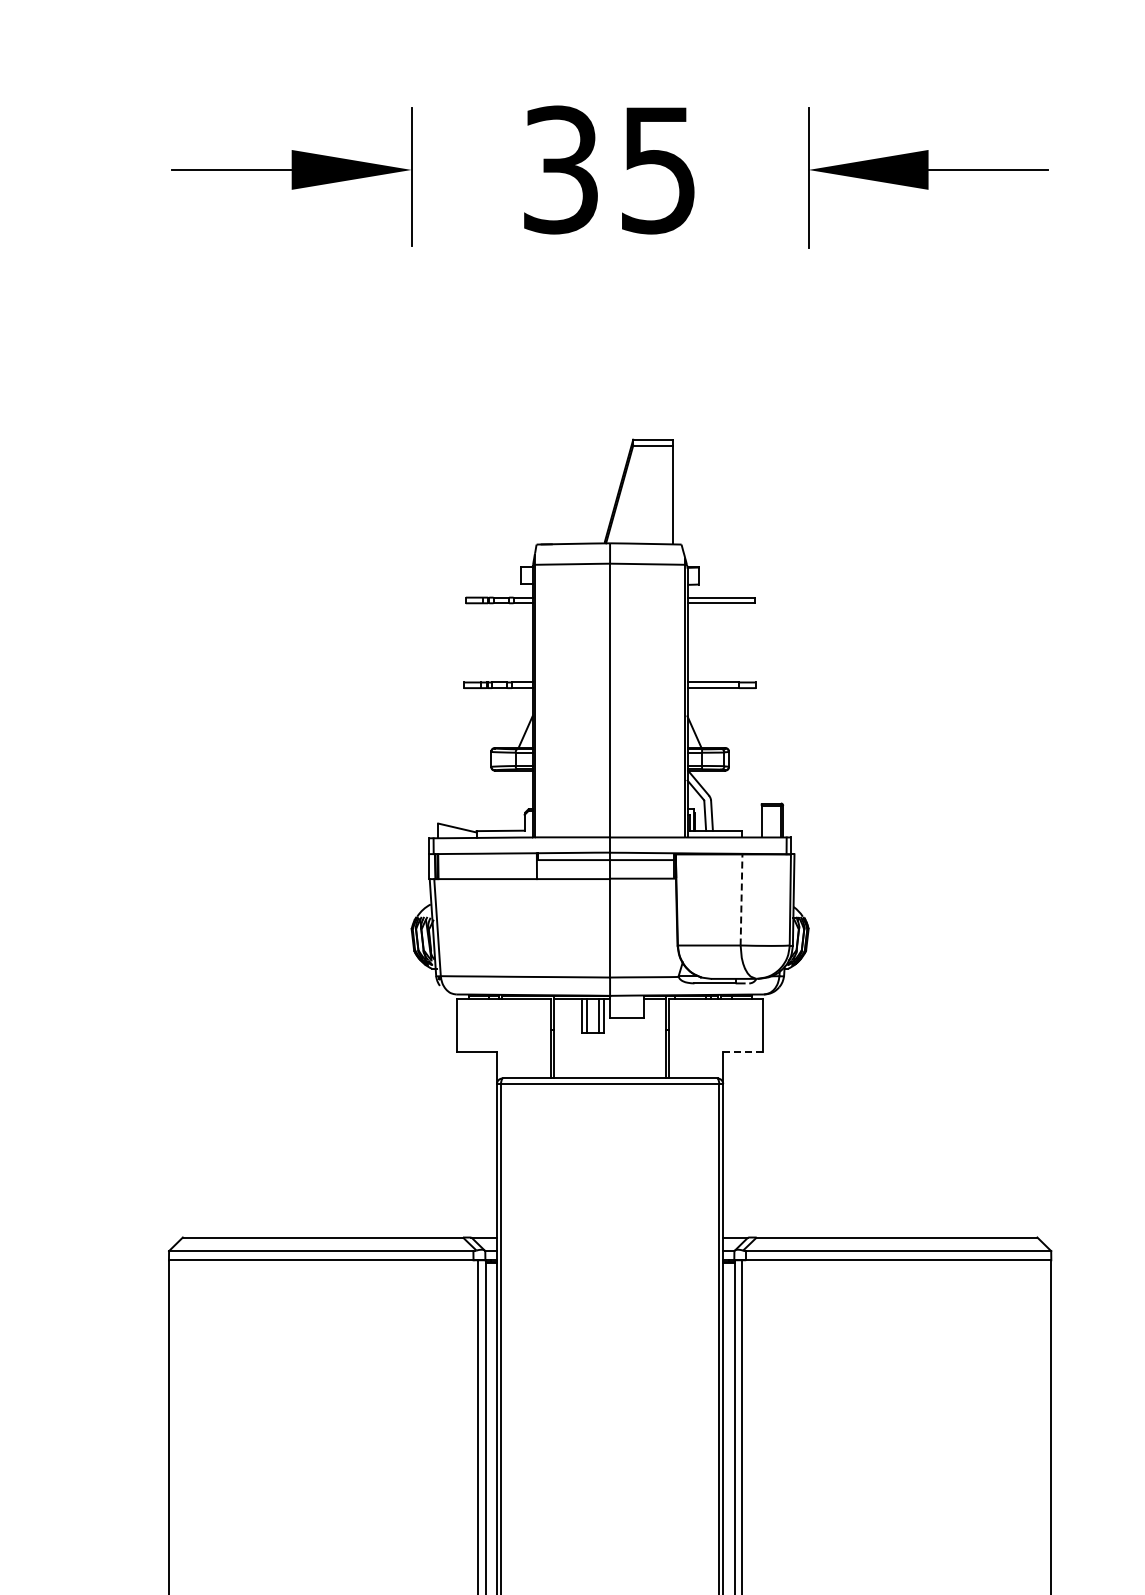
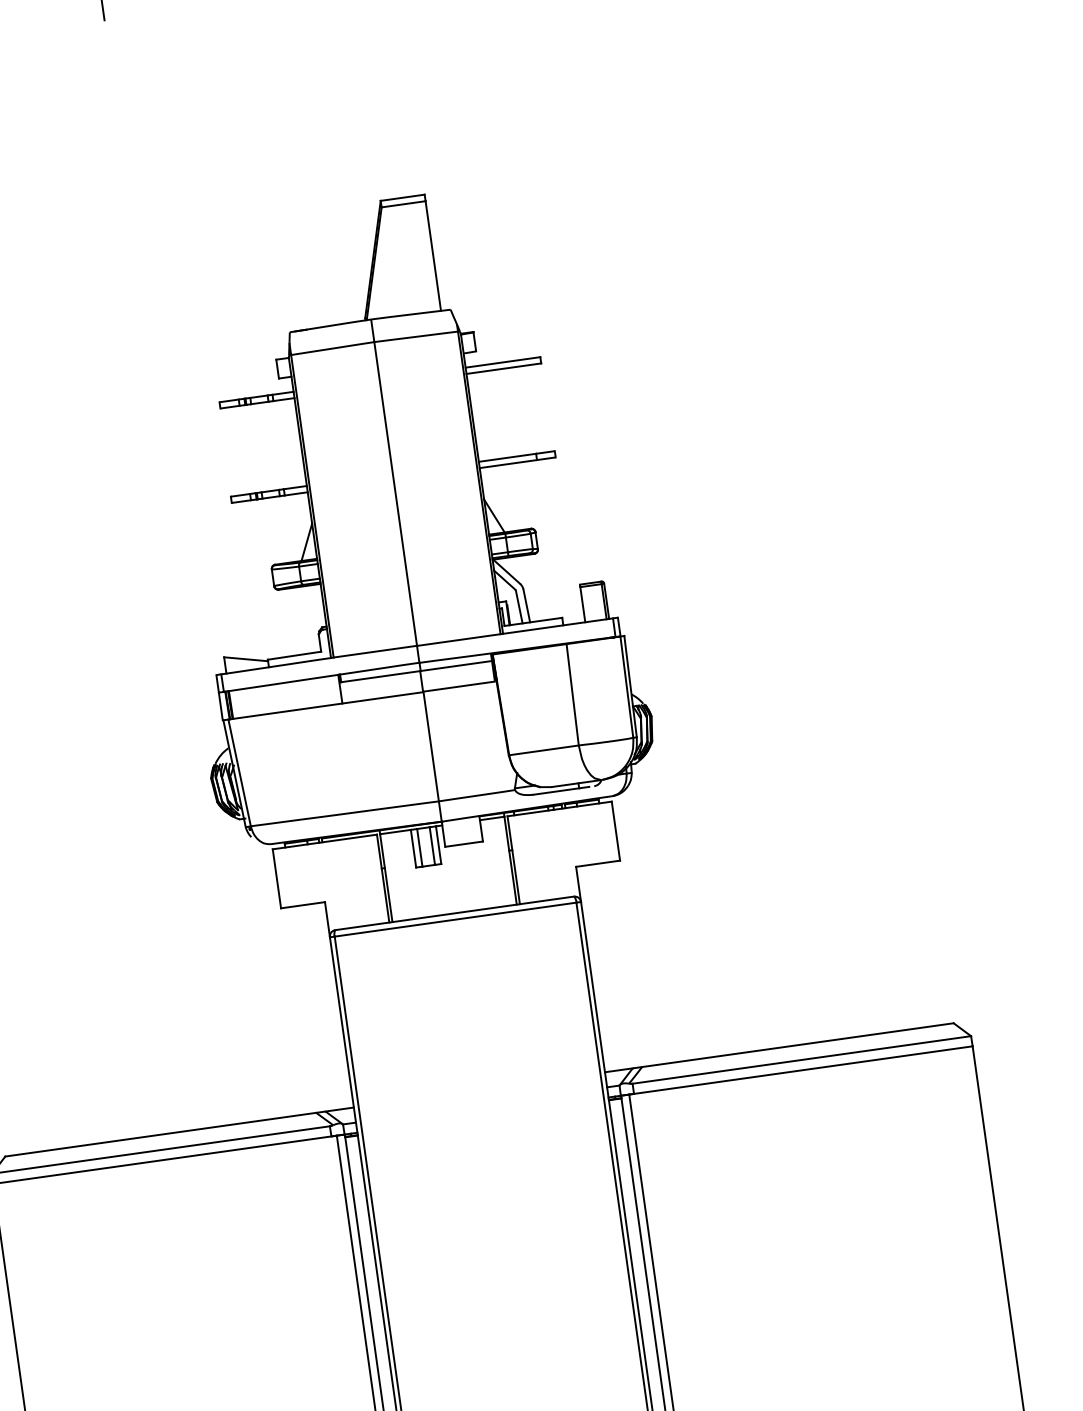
line: (741, 899) -> (572, 694), dashed -> solid
line: (743, 1052) -> (598, 863), dashed -> solid

